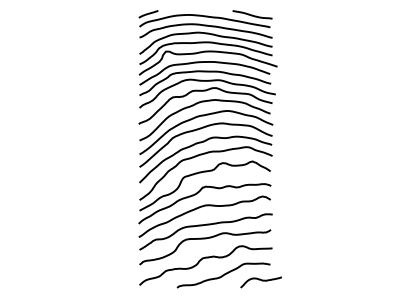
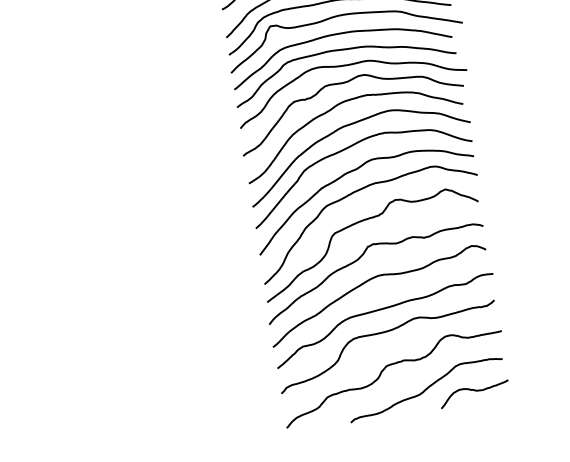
curve: (261, 281) -> (474, 392), moved

